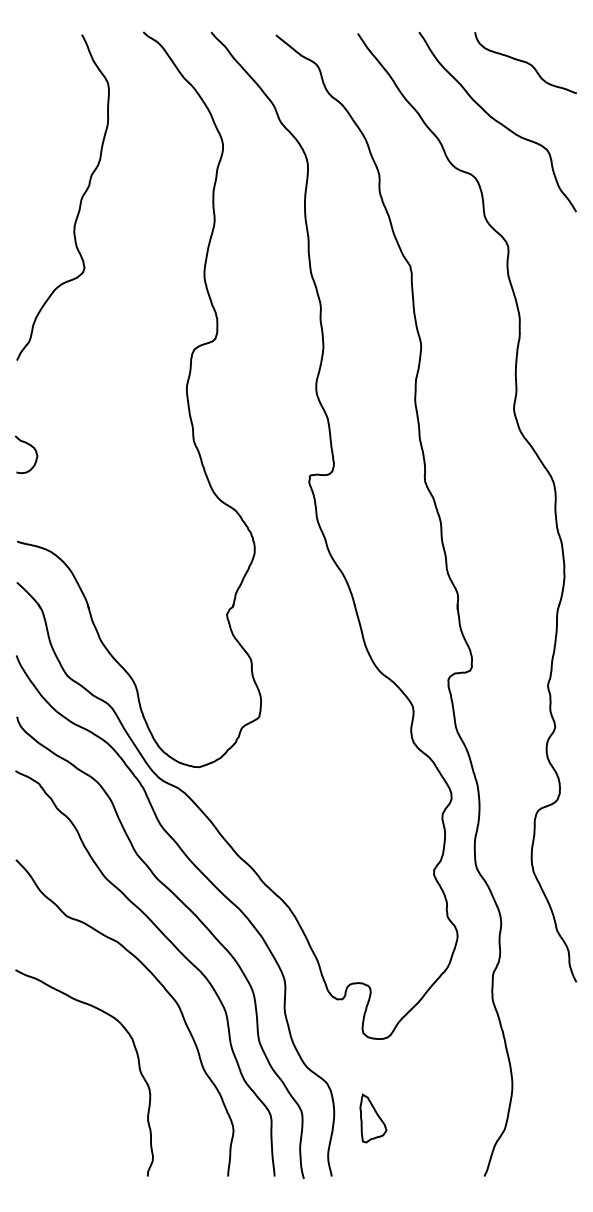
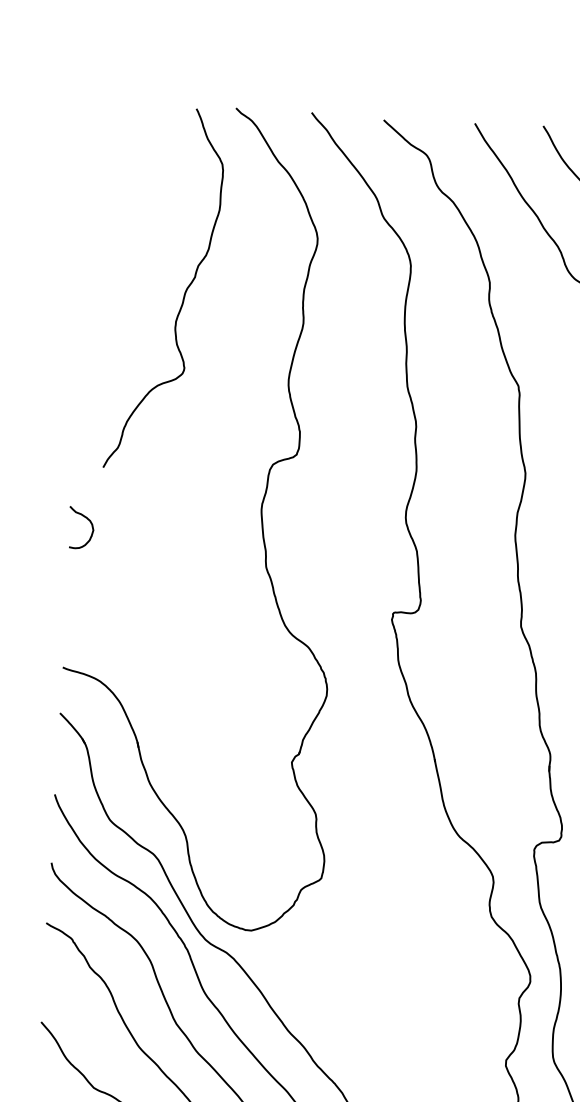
curve: (79, 203) -> (182, 296), moved
curve: (31, 447) -> (87, 520), moved

